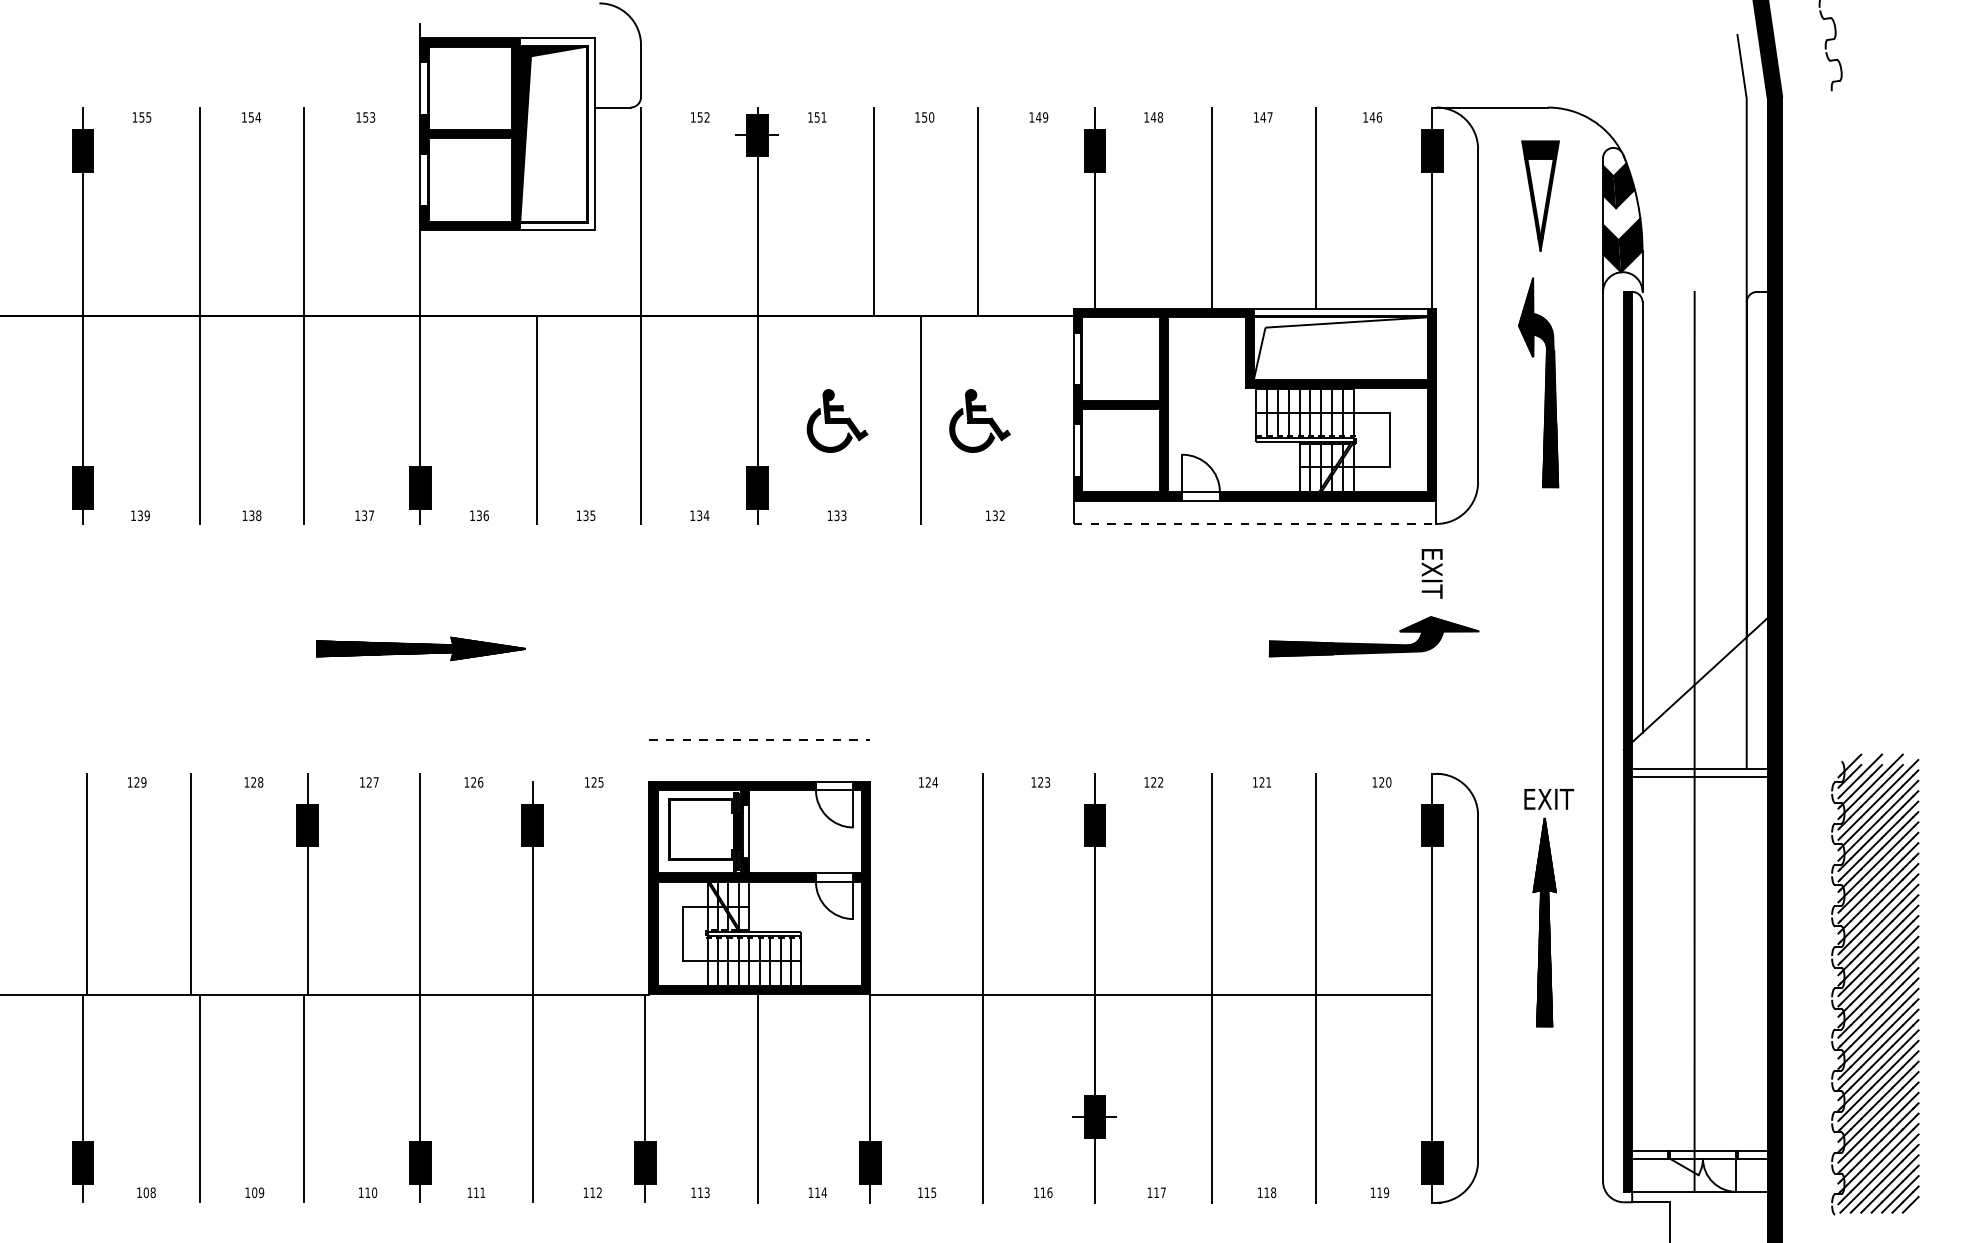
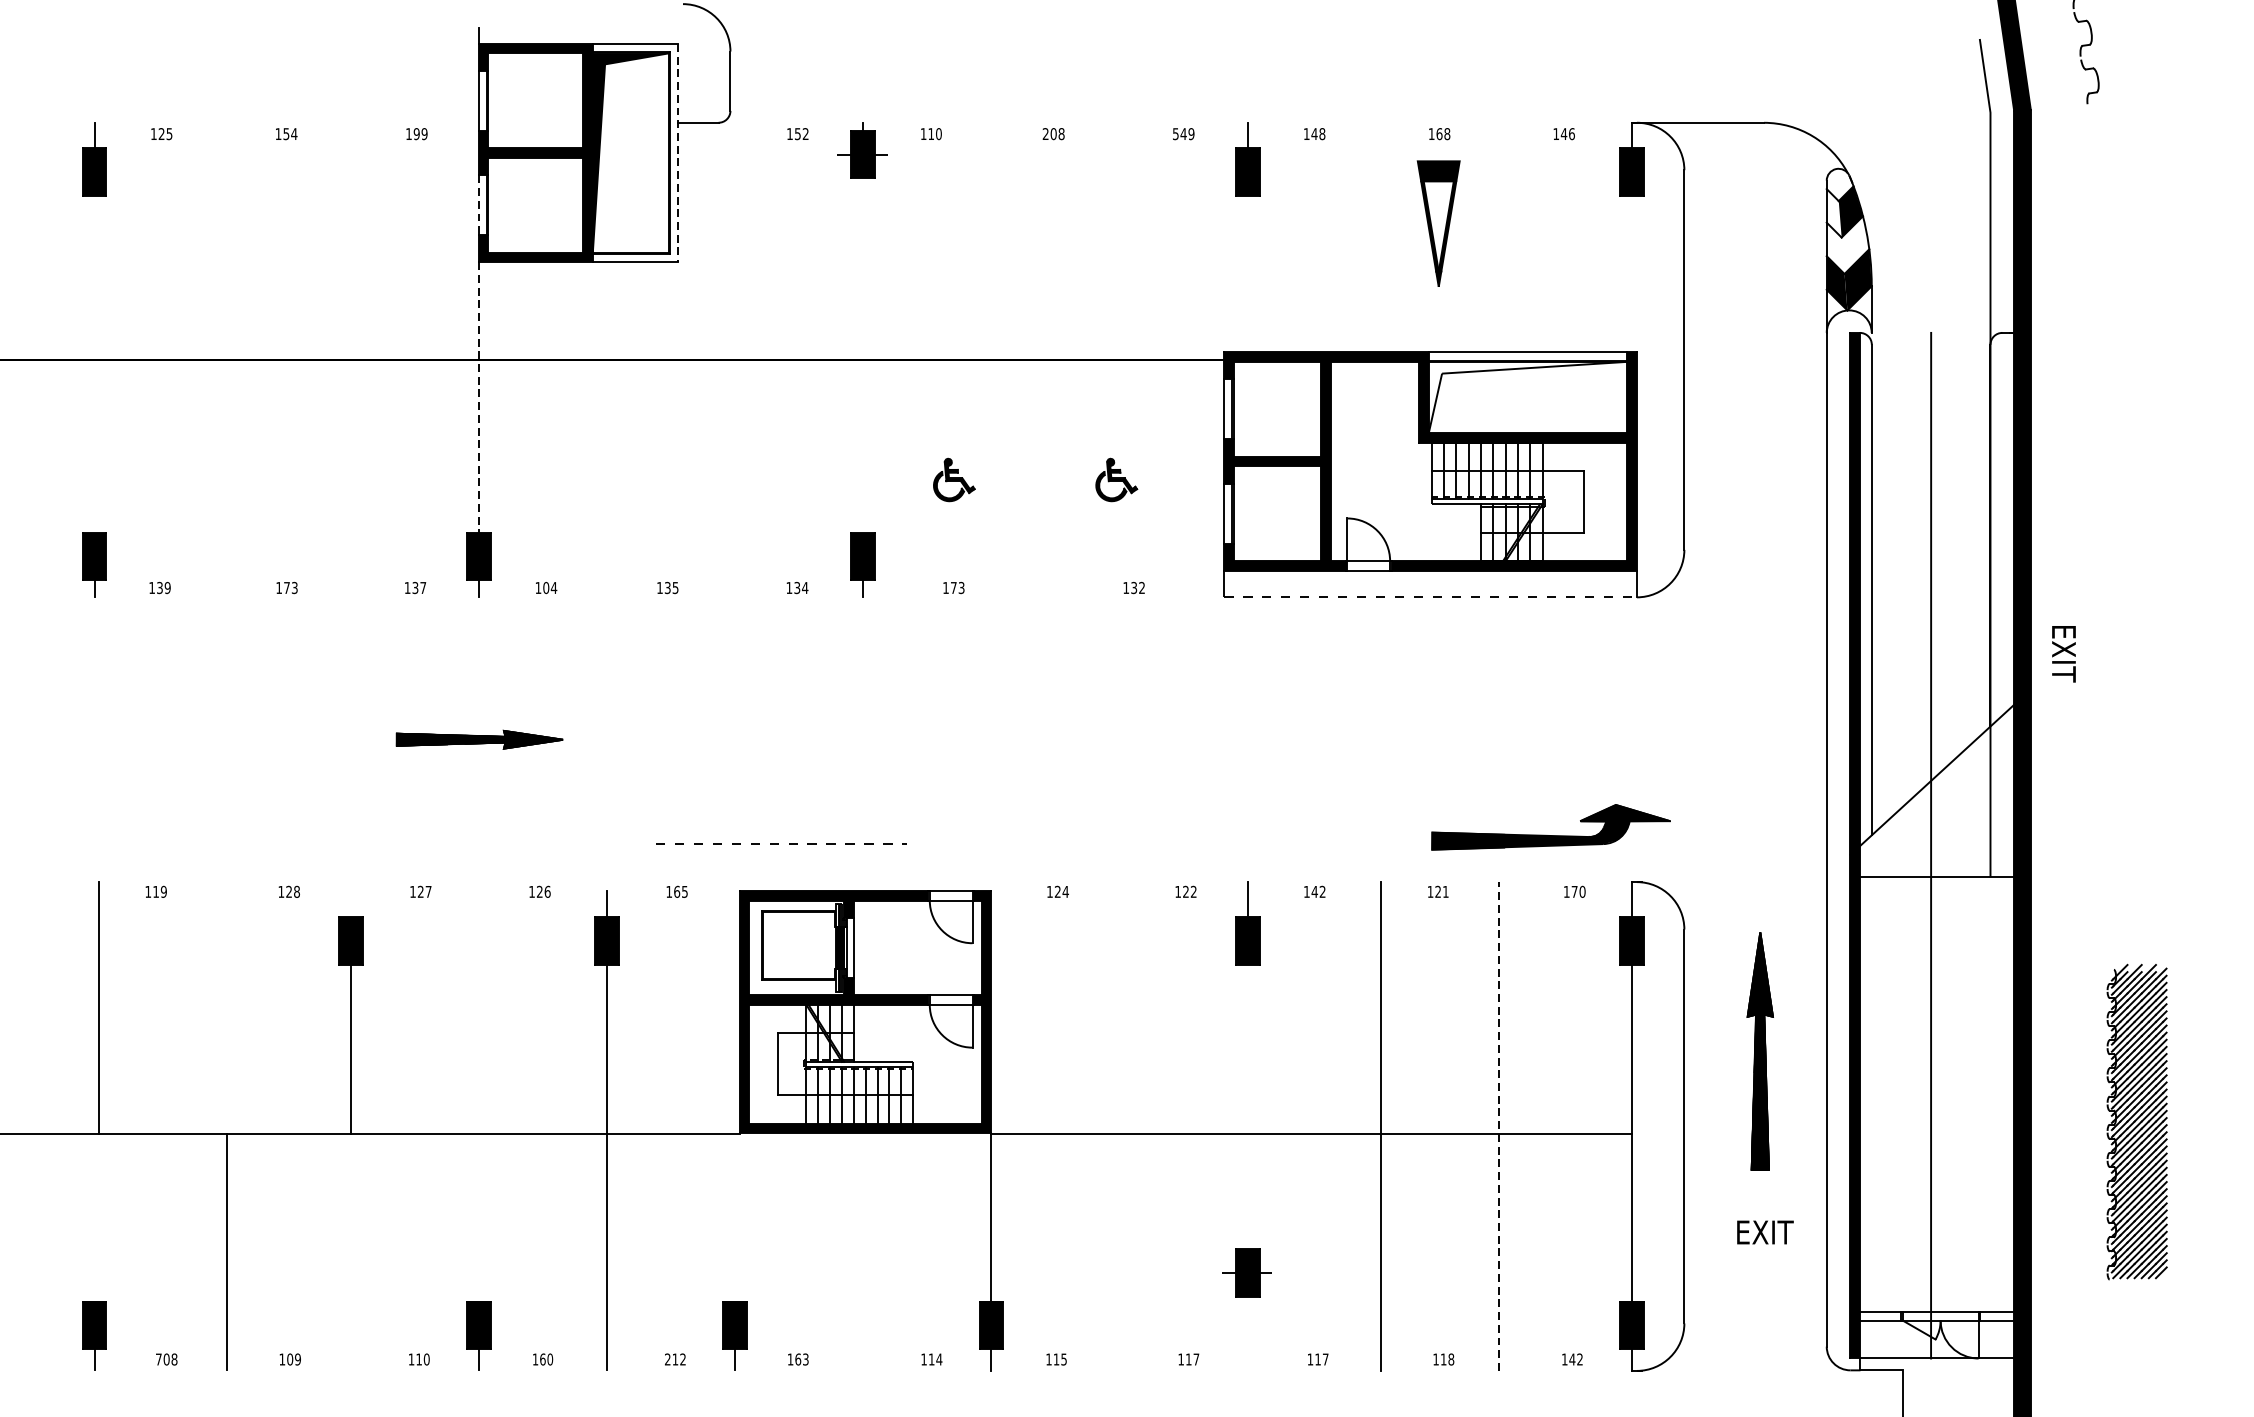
text: (141, 117) -> (161, 134), 155 -> 125
text: (369, 117) -> (421, 134), 153 -> 199
text: (820, 117) -> (934, 134), 151 -> 110
text: (924, 117) -> (1053, 134), 150 -> 208
text: (1031, 117) -> (1175, 134), 149 -> 549
text: (1266, 117) -> (1443, 134), 147 -> 168
line: (595, 134) -> (678, 153), solid -> dashed
line: (420, 180) -> (479, 205), solid -> dashed
fill: (1609, 186) -> (1834, 212), removed
part: (1540, 195) -> (1438, 223), moved
line: (1211, 208) -> (1380, 237), removed
line: (1315, 208) -> (1499, 237), removed
line: (874, 211) -> (996, 241), removed
line: (978, 211) -> (1115, 241), removed
line: (1094, 240) -> (1247, 274), removed
line: (1432, 240) -> (1632, 274), removed
line: (757, 311) -> (863, 355), removed
line: (199, 315) -> (227, 359), removed
line: (303, 315) -> (345, 359), removed
line: (641, 315) -> (730, 359), removed
line: (83, 319) -> (95, 364), removed
line: (420, 348) -> (479, 397), solid -> dashed
part: (1545, 382) -> (1761, 436), removed
line: (536, 419) -> (611, 478), removed
line: (921, 419) -> (1050, 478), removed
part: (837, 420) -> (954, 479), size x0.6
part: (979, 420) -> (1116, 479), size x0.6
text: (255, 515) -> (291, 587), 138 -> 173
text: (482, 515) -> (549, 587), 136 -> 104
text: (836, 515) -> (953, 587), 133 -> 173
text: (1431, 573) -> (2063, 653), moved
part: (1373, 643) -> (1550, 834), moved
part: (420, 648) -> (479, 739), size x0.7
line: (757, 739) -> (778, 842), moved
line: (1699, 776) -> (1936, 885), removed
text: (136, 782) -> (155, 891), 129 -> 119
text: (593, 782) -> (676, 891), 125 -> 165
text: (1047, 782) -> (1193, 891), 123 -> 122
text: (1153, 782) -> (1314, 891), 122 -> 142
text: (1381, 782) -> (1574, 891), 120 -> 170
line: (307, 788) -> (350, 898), removed
text: (1549, 799) -> (1765, 1232), moved
line: (191, 883) -> (218, 1007), removed
line: (420, 957) -> (479, 1091), removed
line: (1094, 971) -> (1247, 1107), removed
part: (1875, 984) -> (2137, 1122), size x0.6
line: (982, 987) -> (1119, 1125), removed
line: (1315, 987) -> (1499, 1125), solid -> dashed
line: (83, 1067) -> (95, 1216), removed
line: (645, 1067) -> (735, 1216), removed
line: (303, 1098) -> (345, 1252), removed
line: (757, 1098) -> (863, 1252), removed
line: (1094, 1169) -> (1247, 1333), removed
text: (139, 1192) -> (158, 1359), 108 -> 708
text: (479, 1192) -> (546, 1359), 111 -> 160
text: (585, 1192) -> (667, 1359), 112 -> 212
text: (700, 1192) -> (798, 1359), 113 -> 163
text: (1049, 1192) -> (1195, 1359), 116 -> 117
text: (1383, 1192) -> (1576, 1359), 119 -> 142

